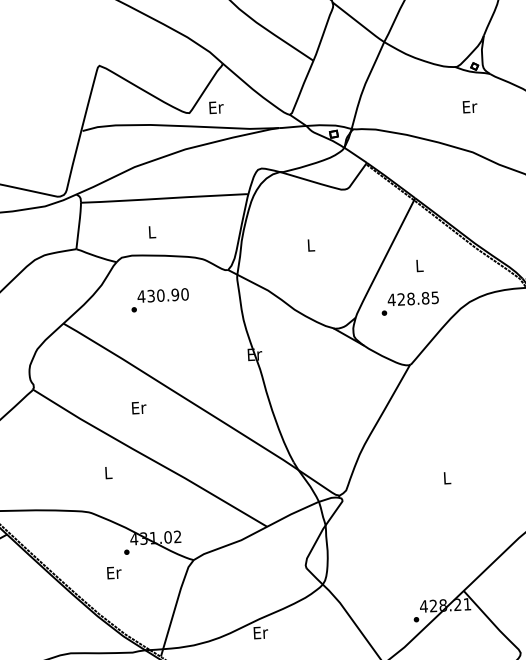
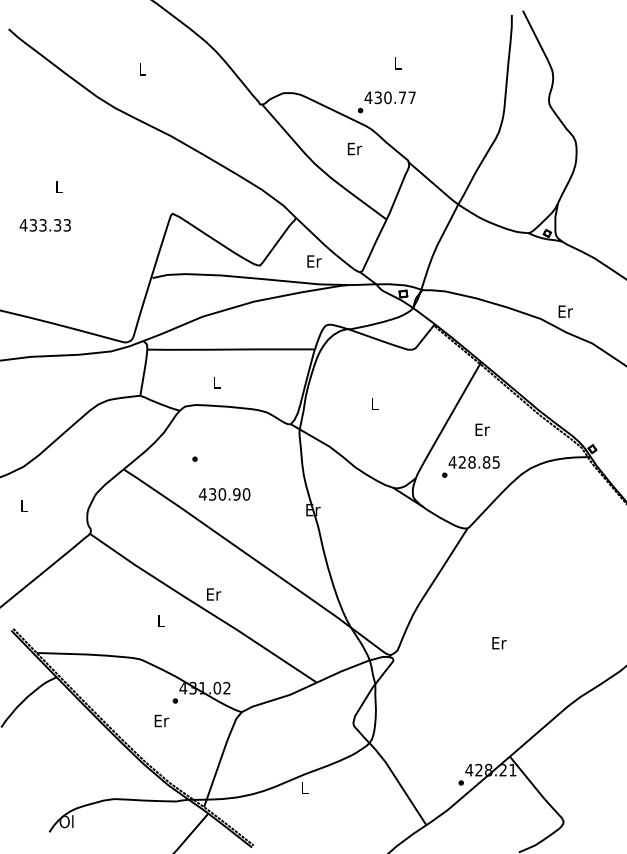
text: (469, 106) -> (565, 311), moved
text: (216, 107) -> (314, 261), moved
text: (419, 265) -> (482, 429), L -> Er
text: (163, 295) -> (224, 494), moved
text: (139, 407) -> (214, 594), moved
text: (447, 478) -> (499, 643), L -> Er
text: (261, 633) -> (305, 788), Er -> L

